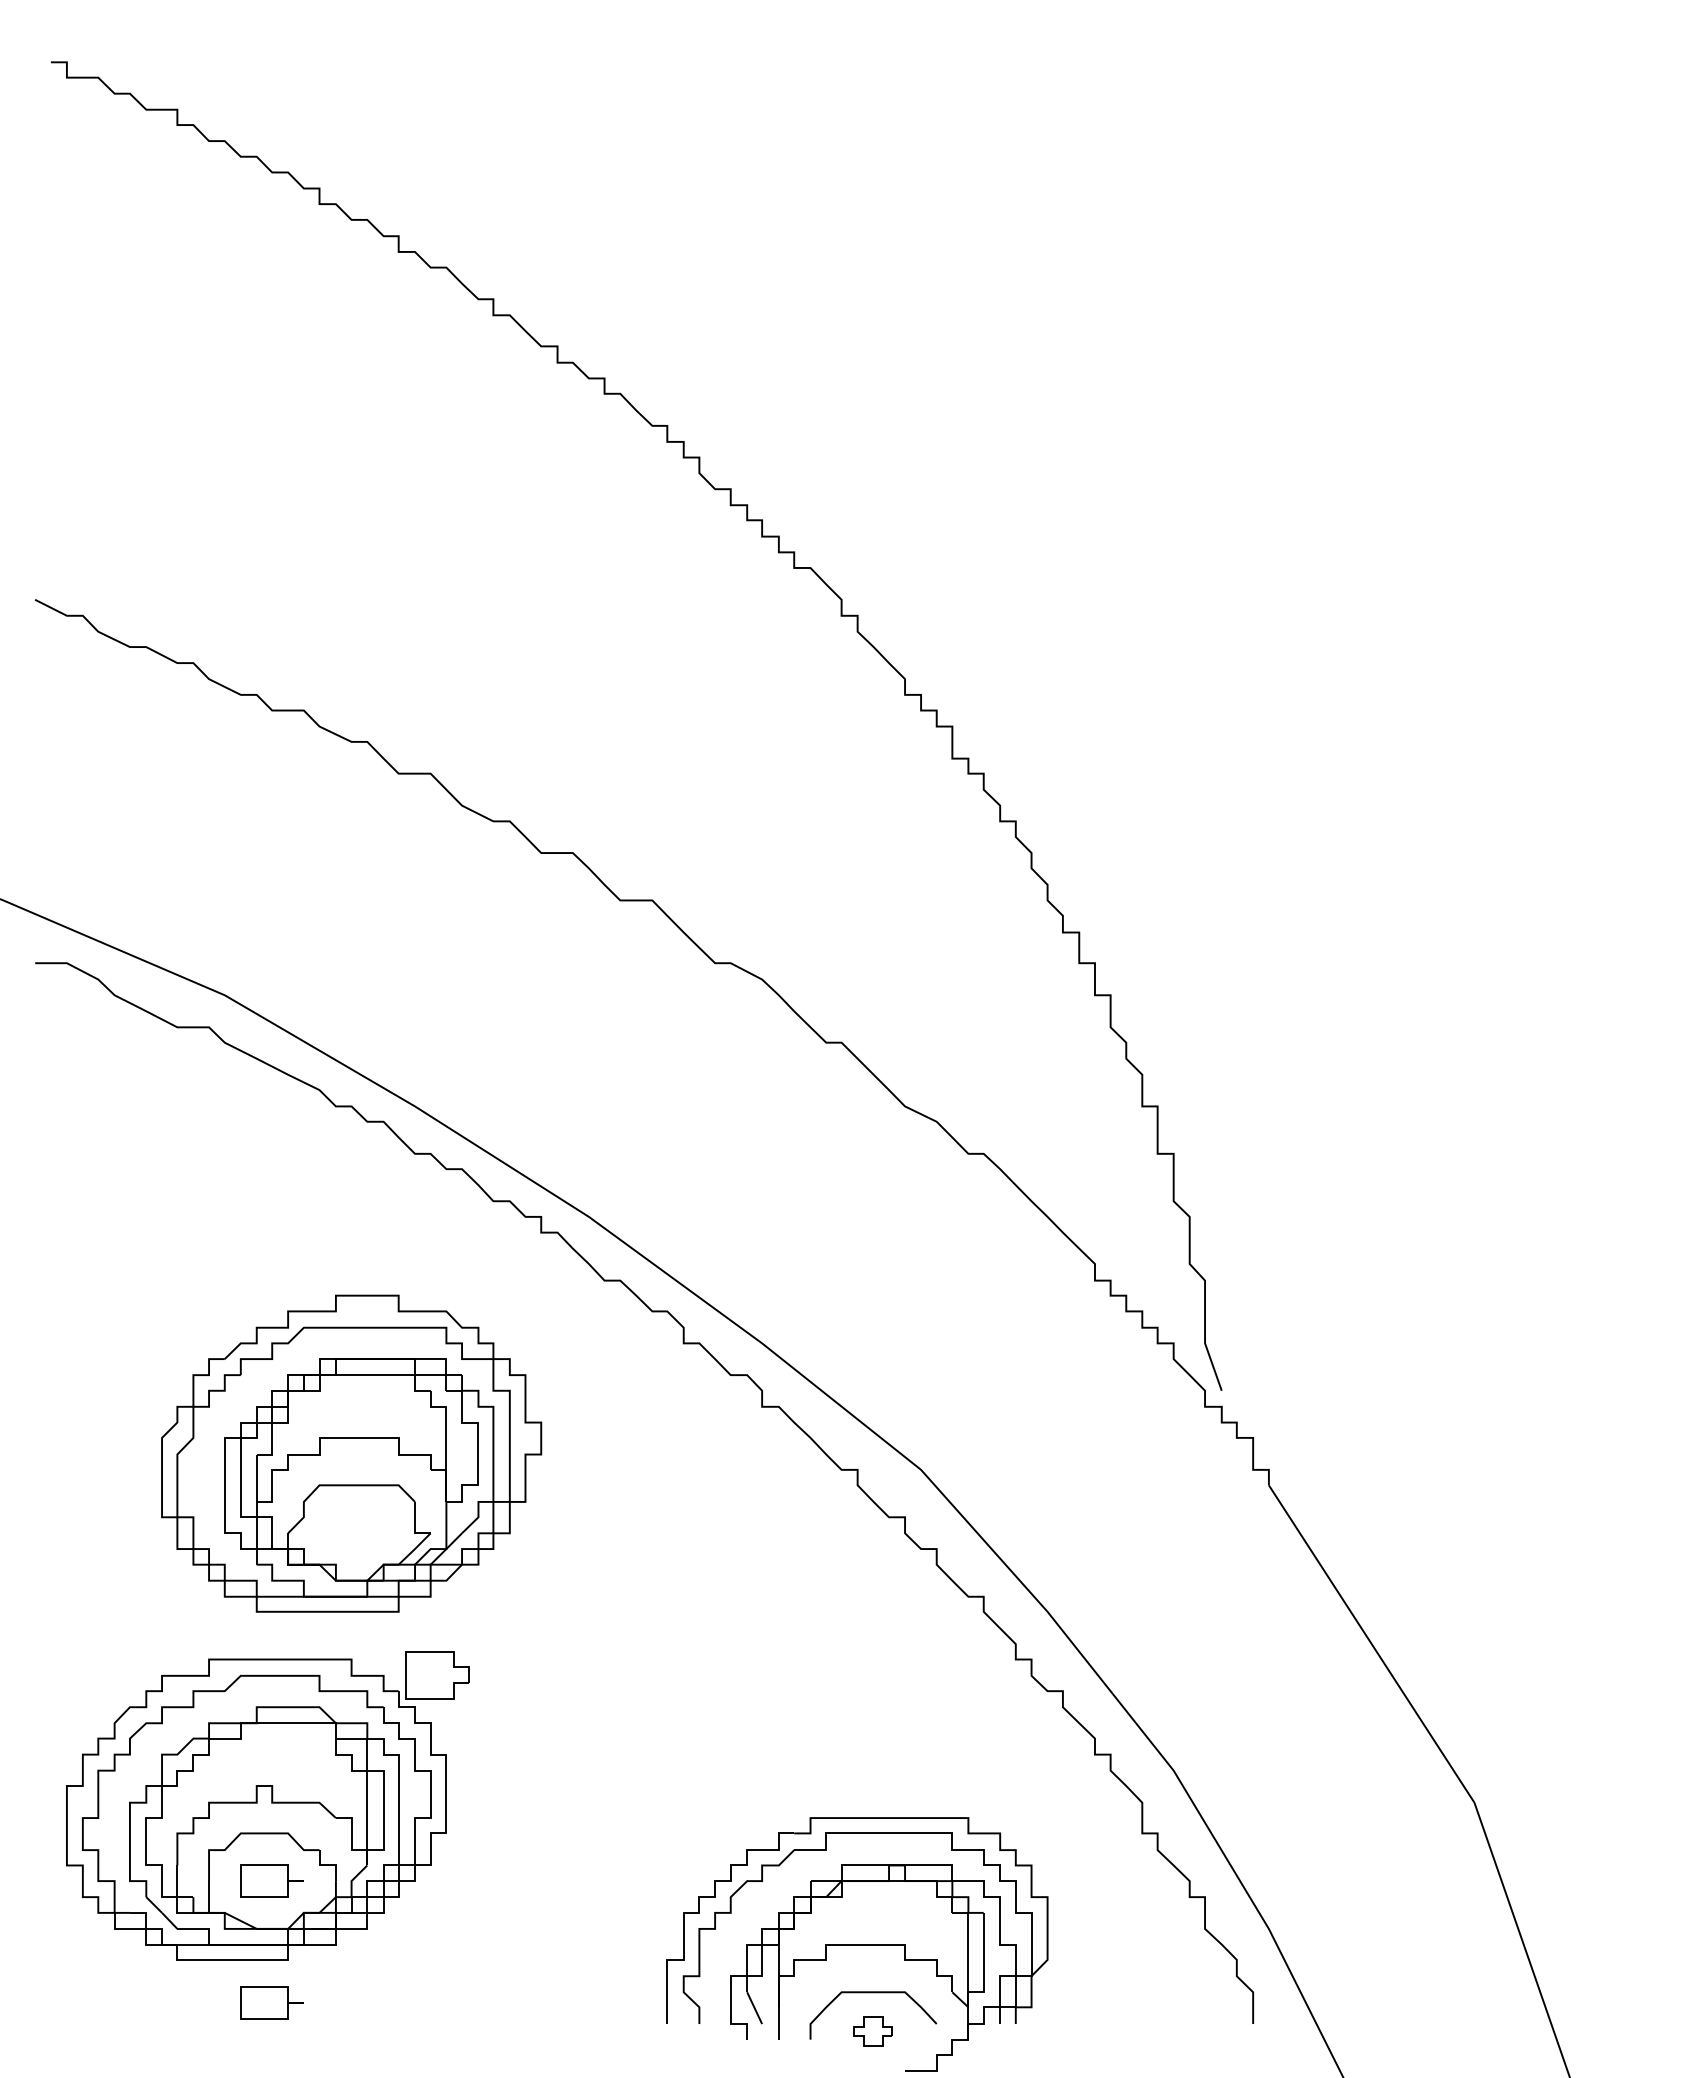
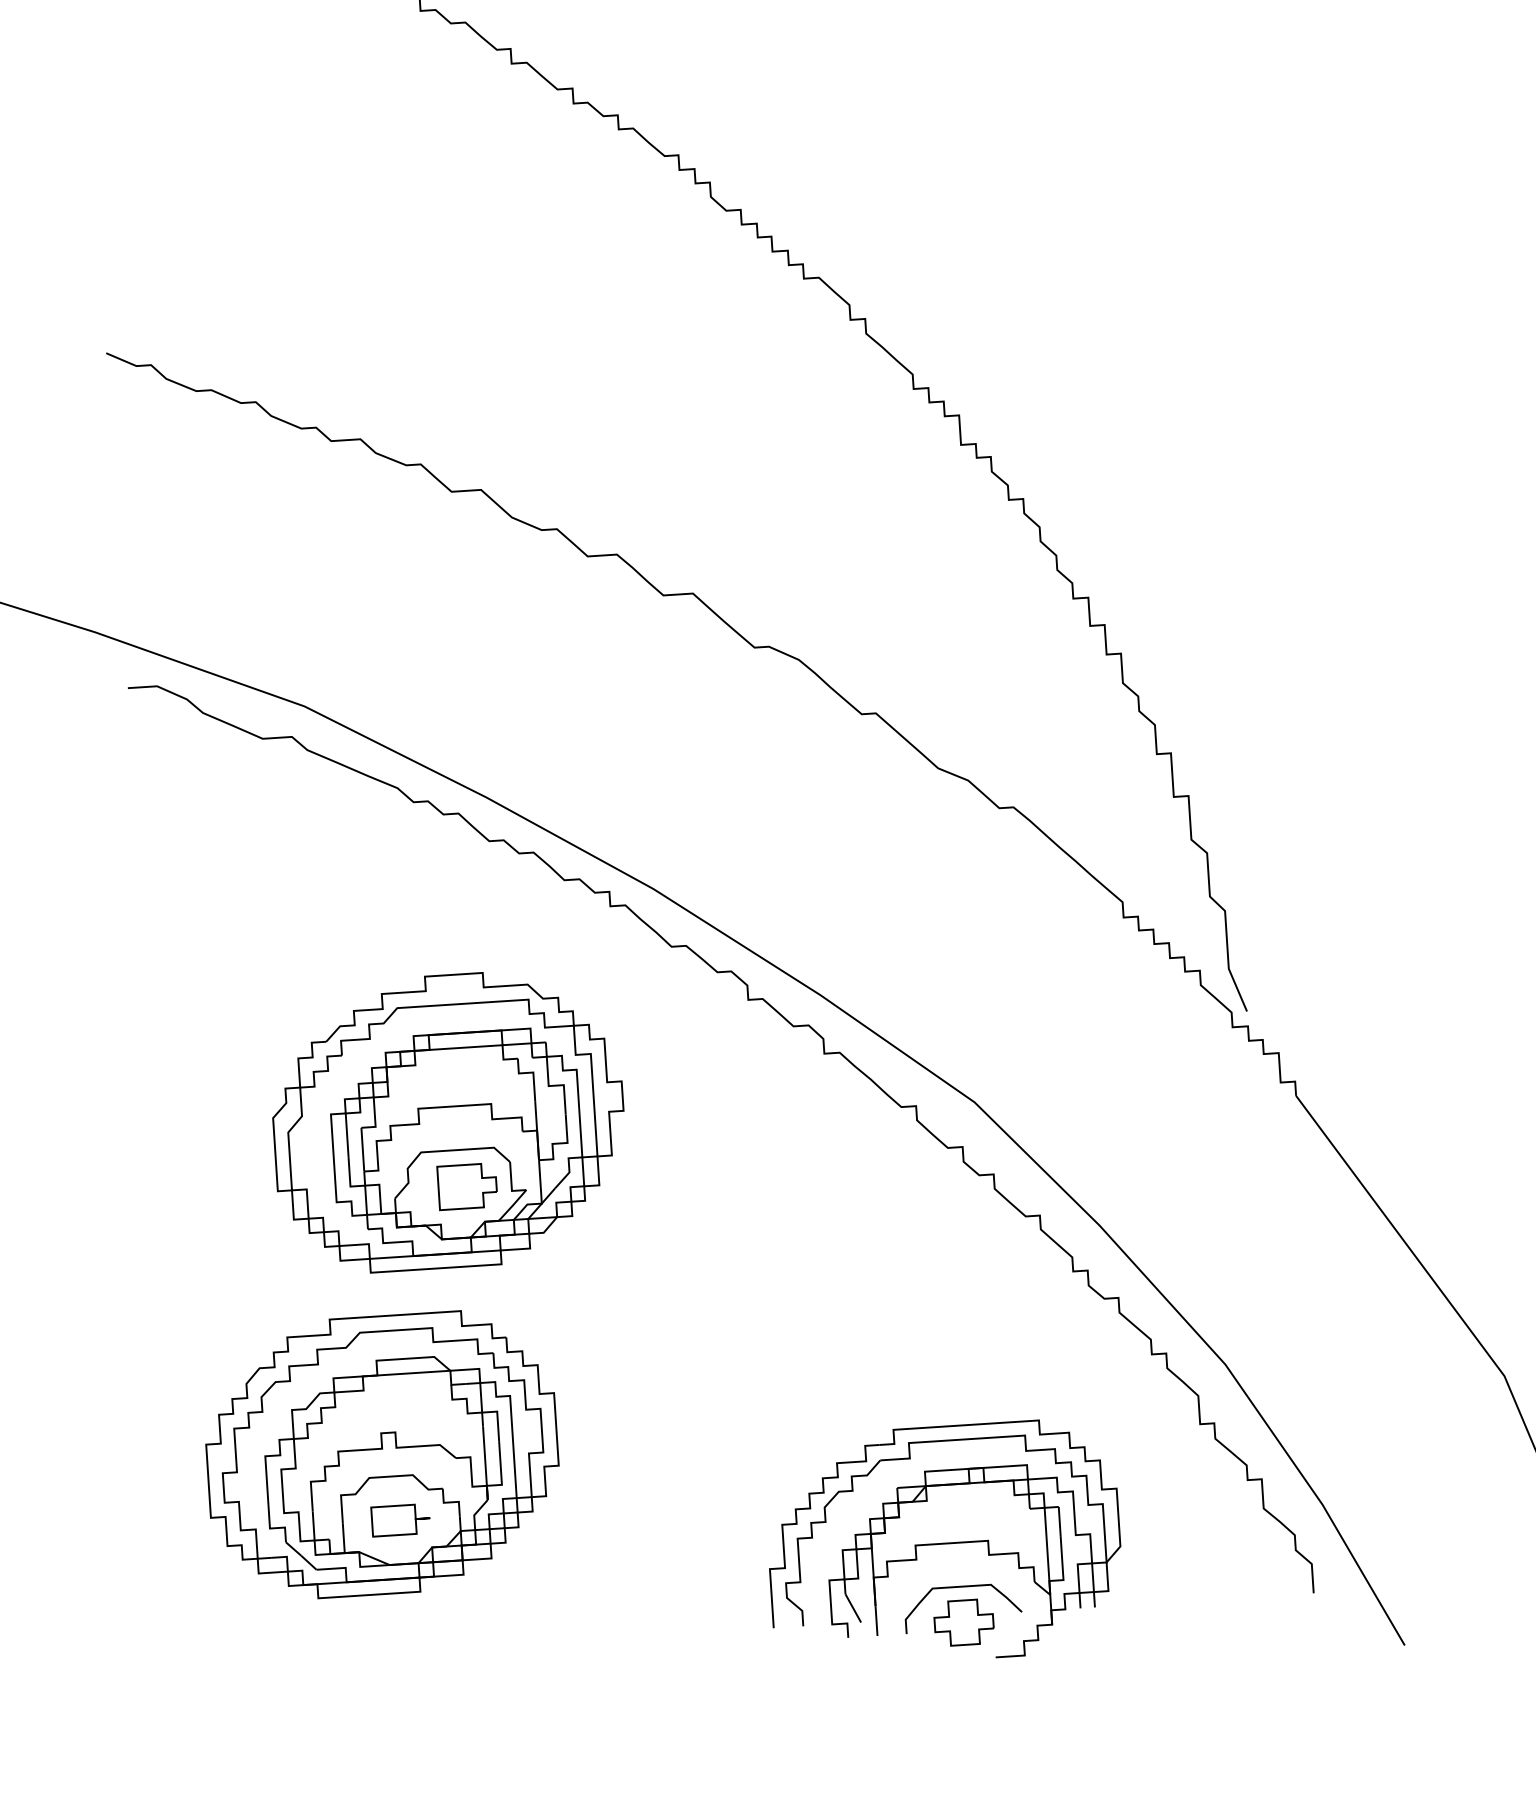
part: (437, 1675) -> (467, 1186), moved
part: (271, 2002) -> (407, 1631), removed
part: (873, 2030) -> (964, 1621), size x1.67

